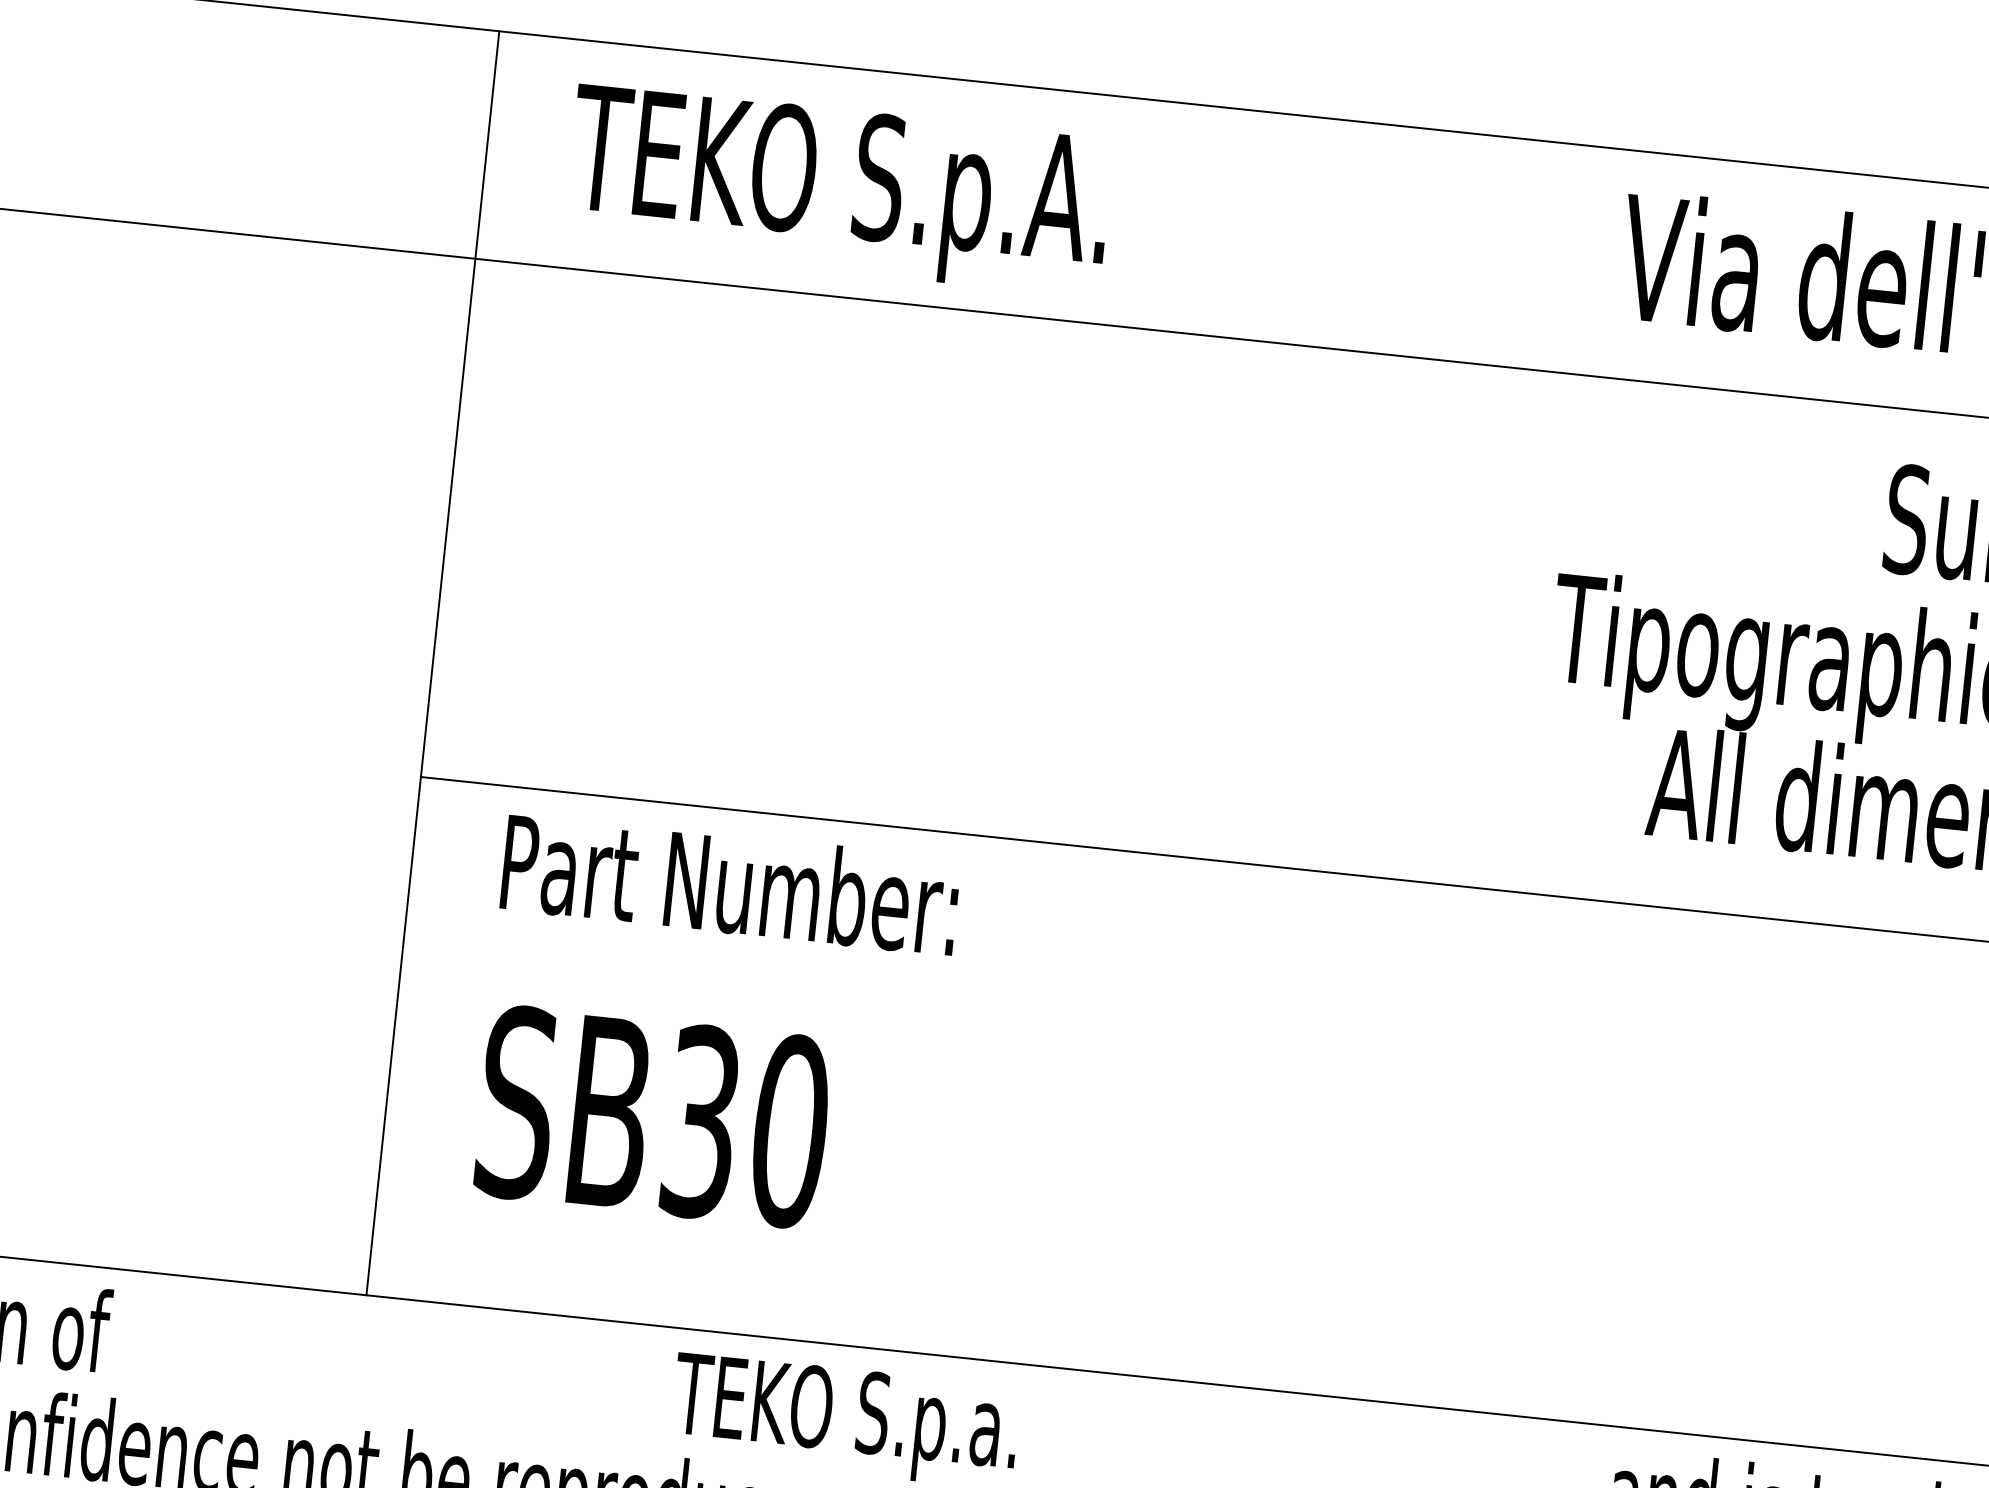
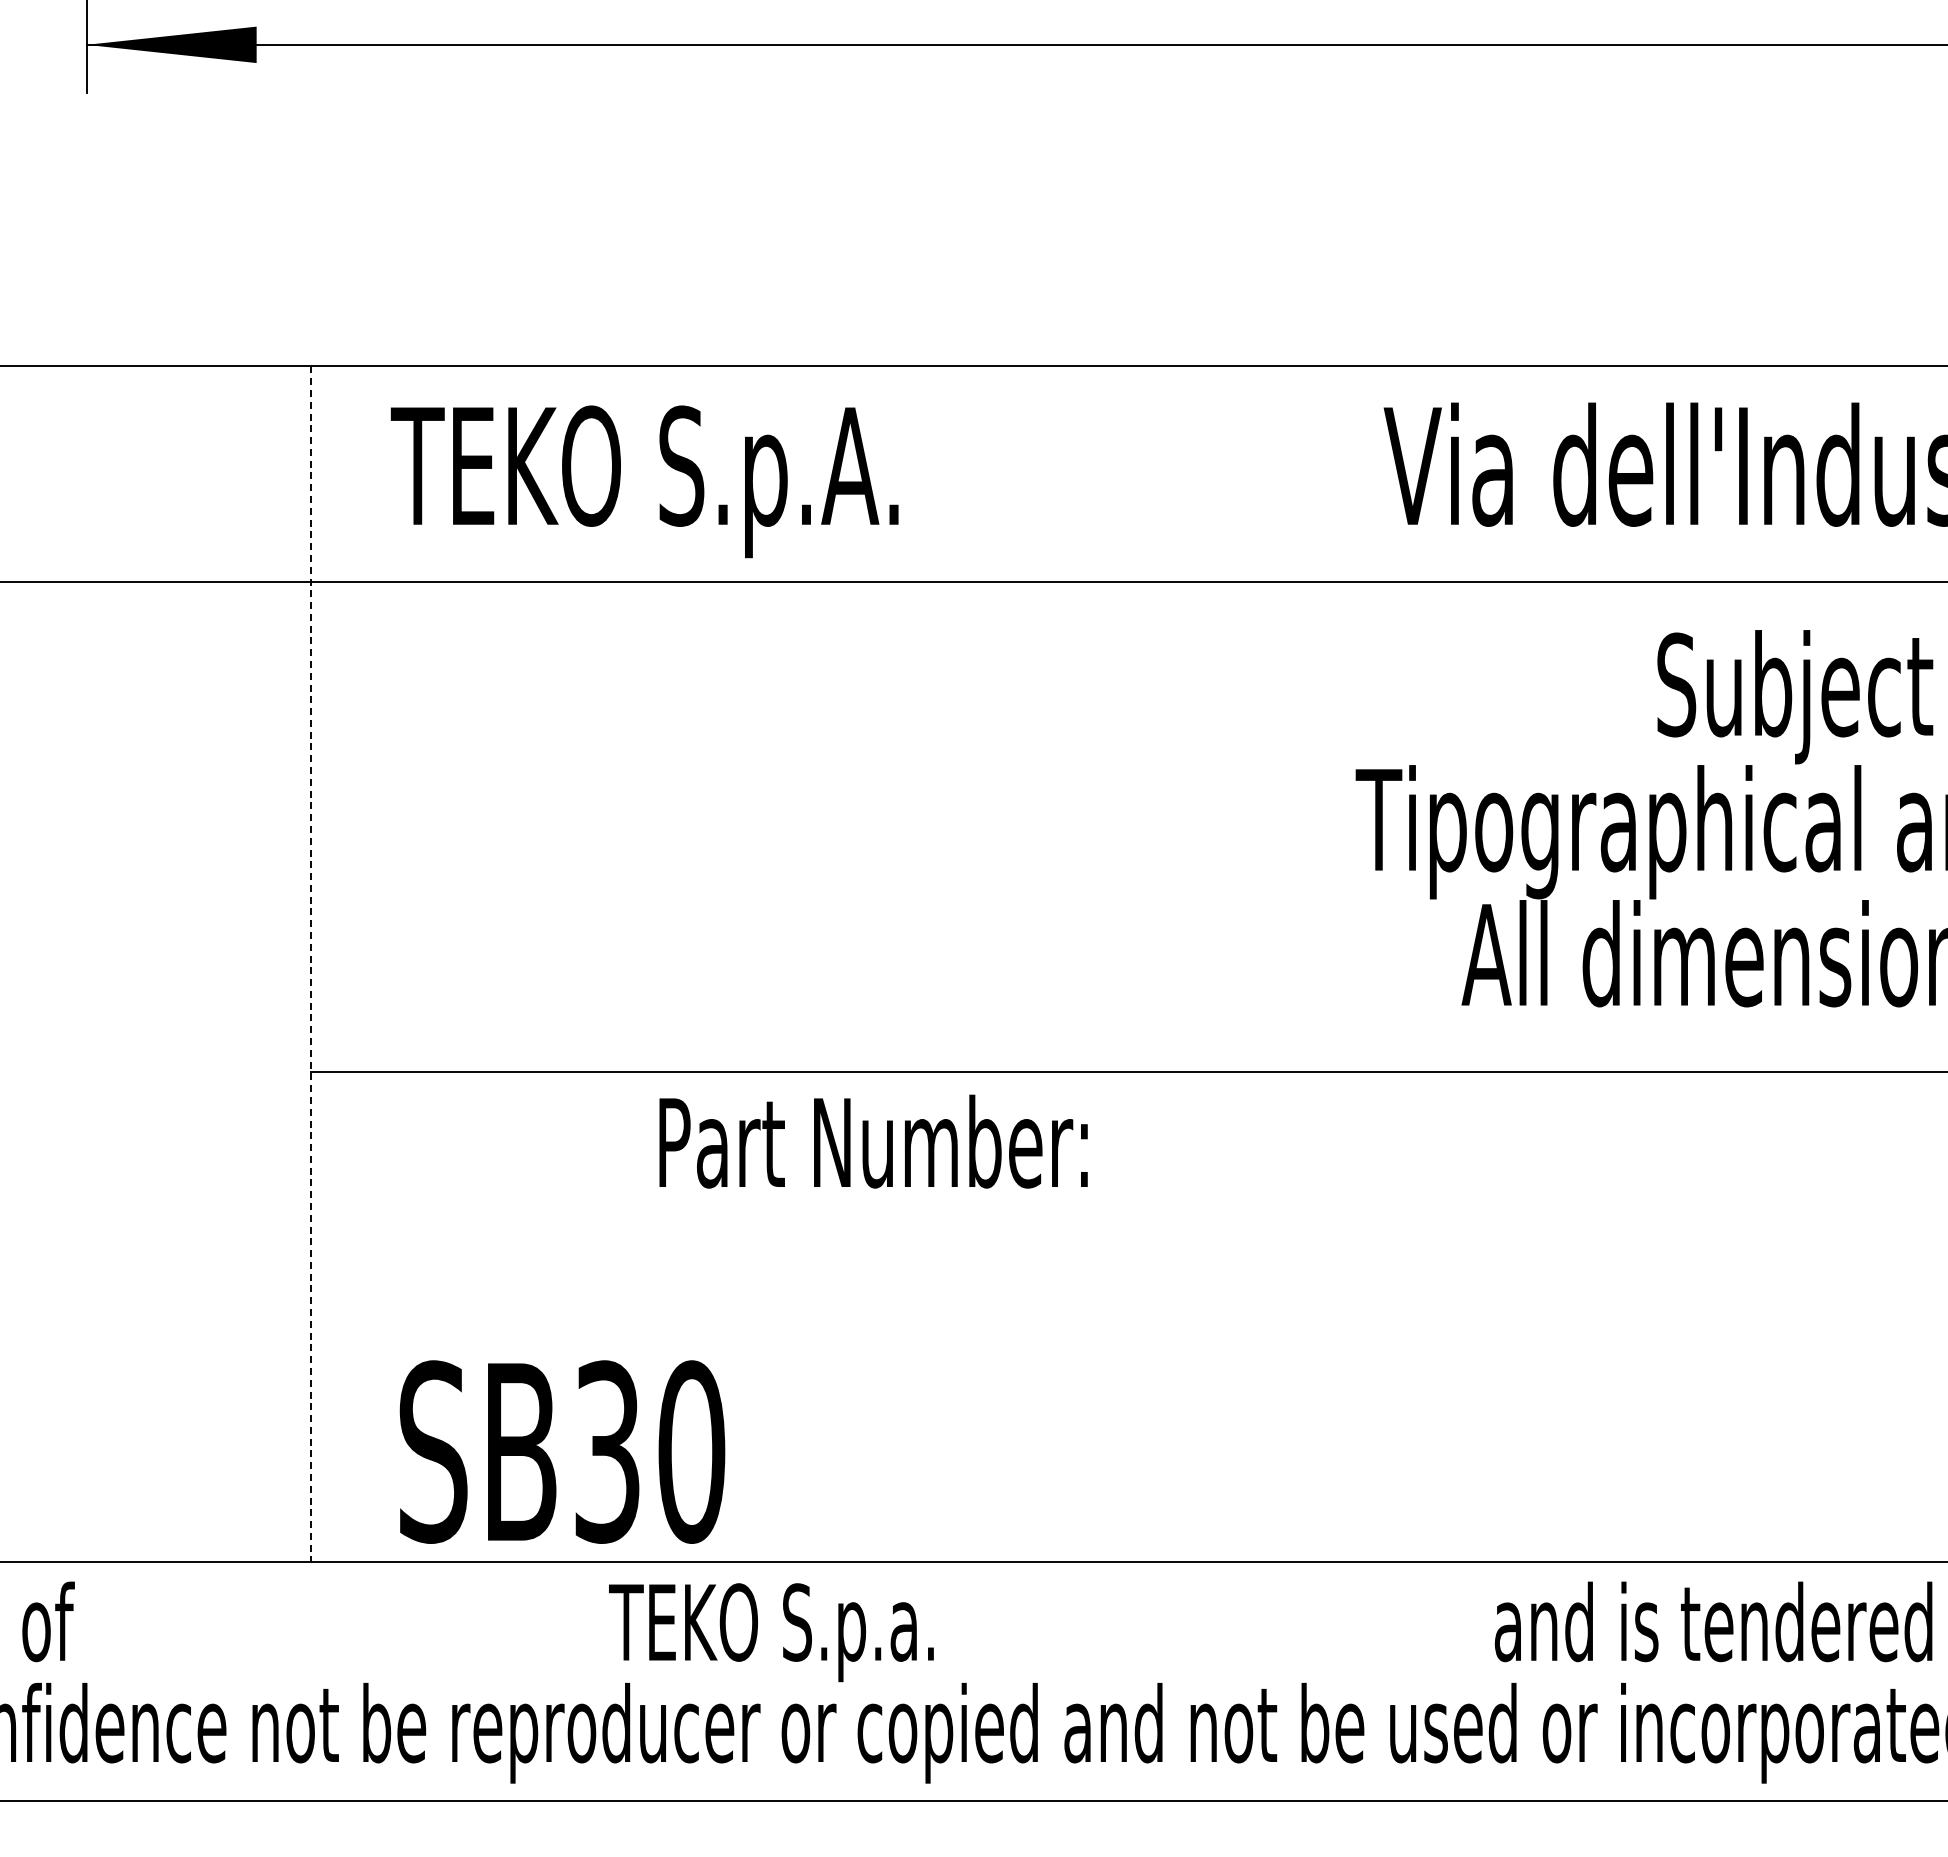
line: (432, 663) -> (311, 964), solid -> dashed
text: (730, 884) -> (873, 1141), moved
text: (653, 1116) -> (562, 1451), moved

